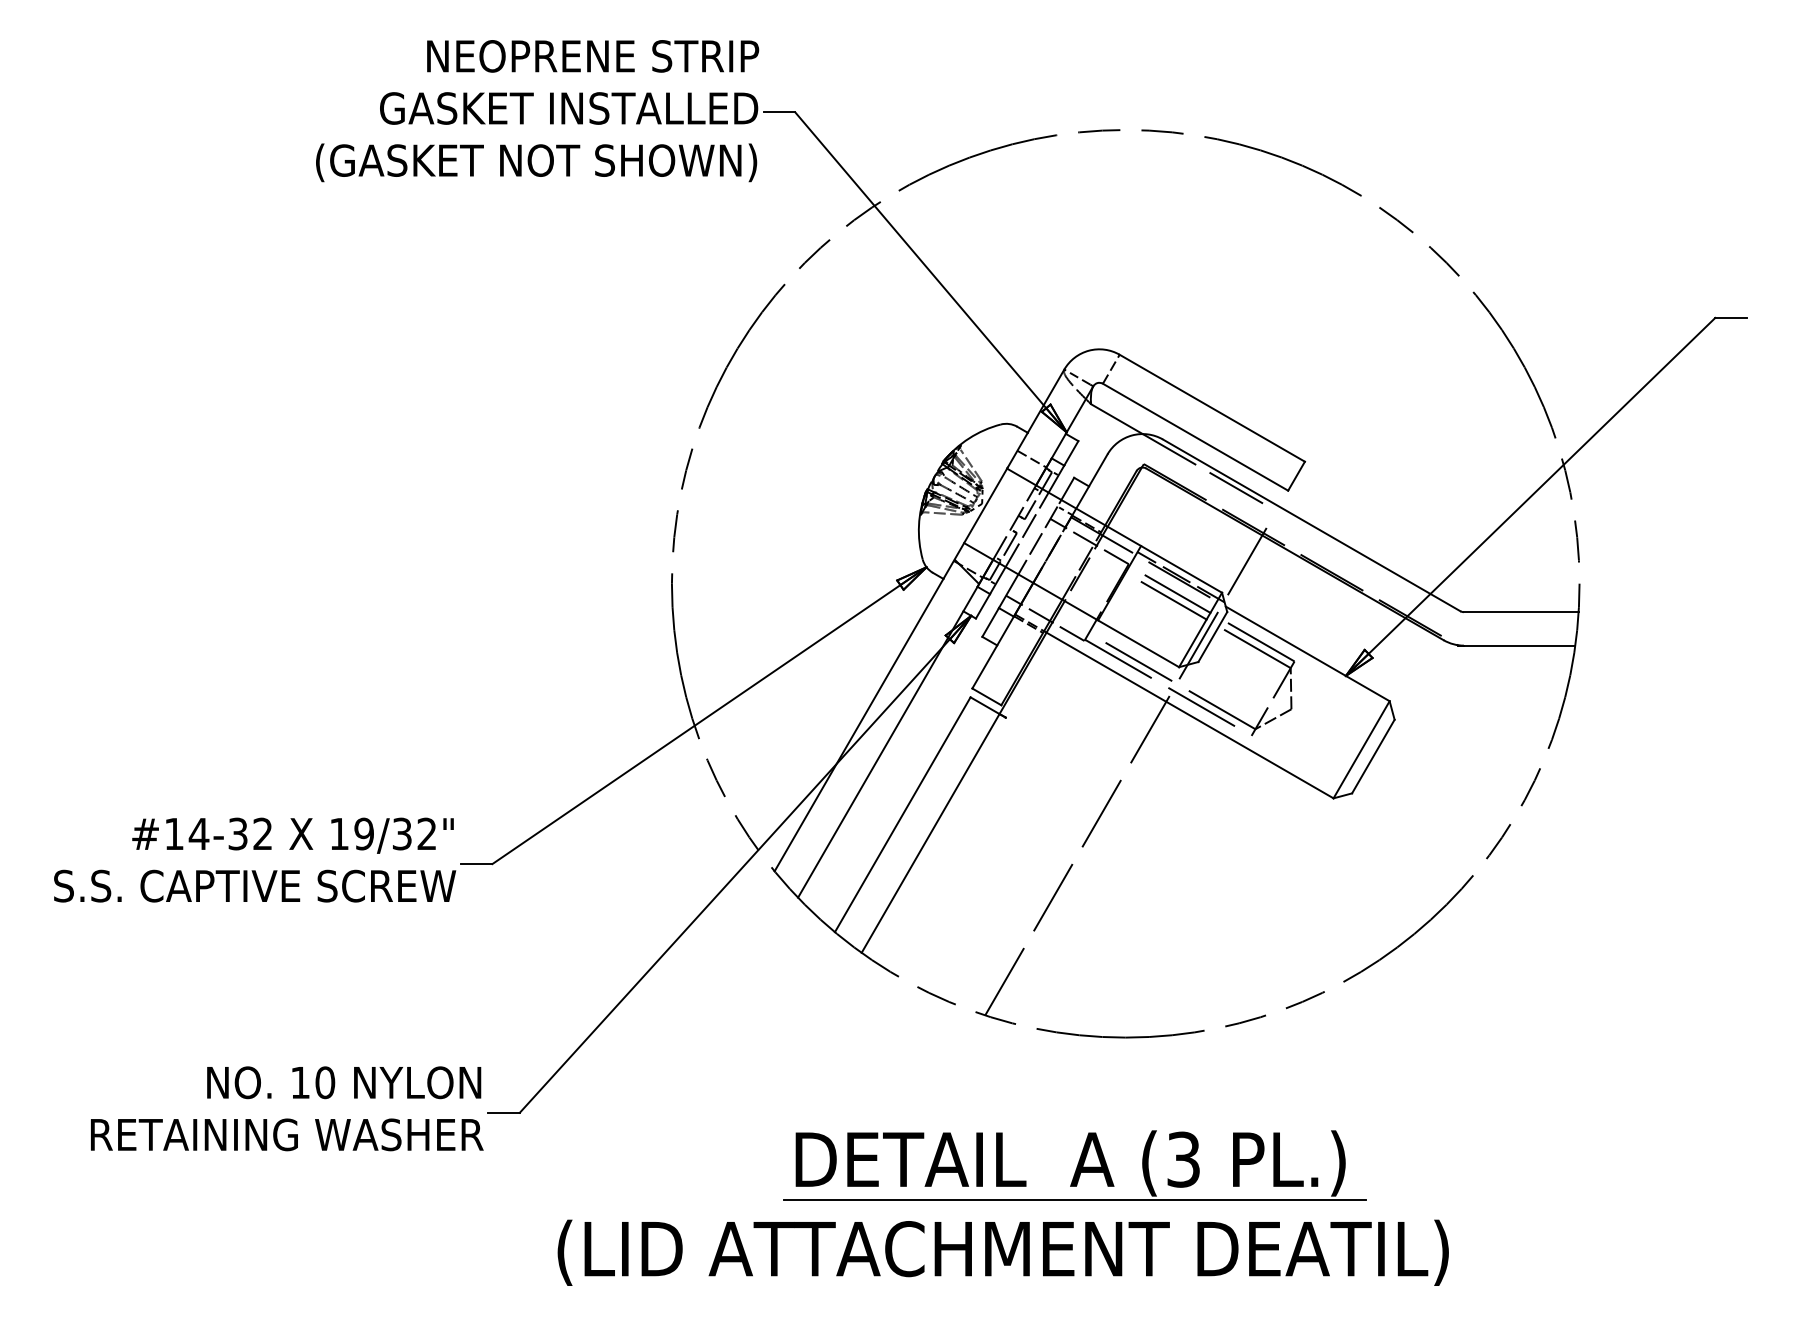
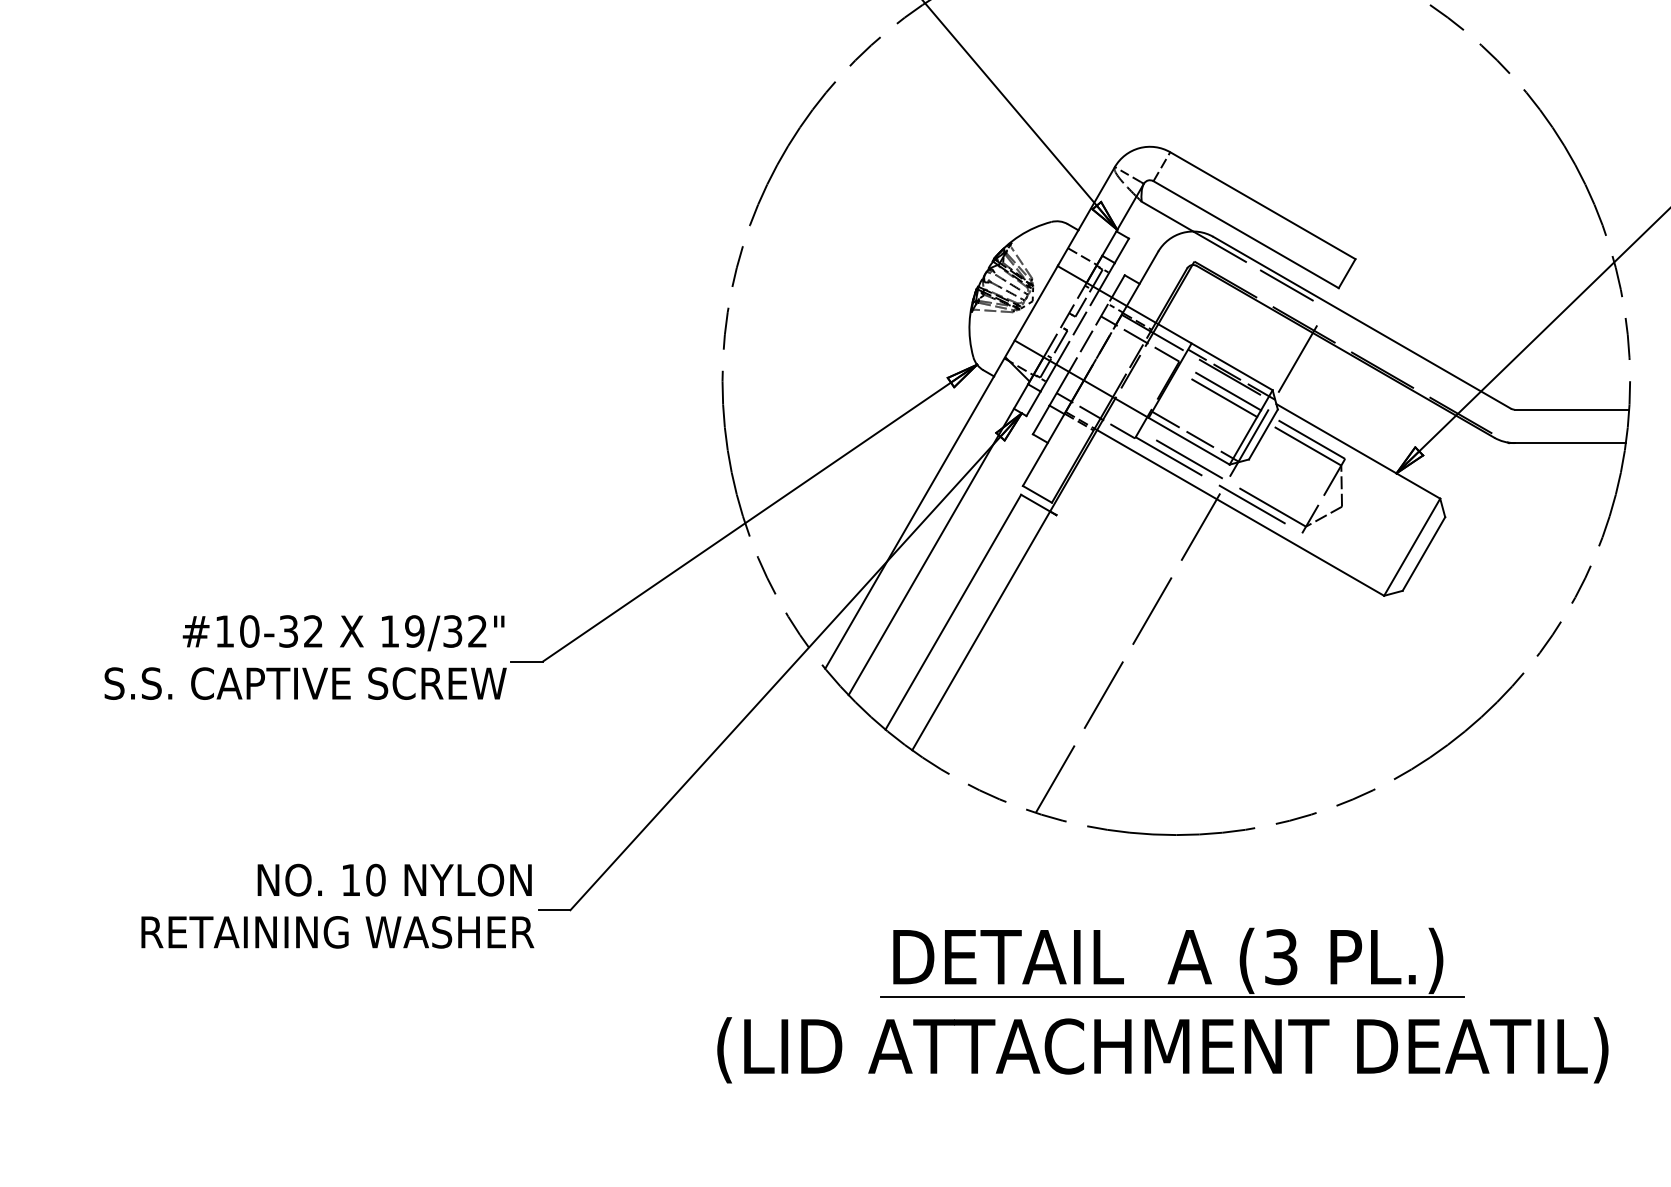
line: (1144, 639) -> (1195, 436), added
text: (198, 833) -> (249, 630), #14-32 -> #10-32
part: (1074, 1165) -> (1172, 962), moved
text: (1002, 1252) -> (1162, 1049), moved

